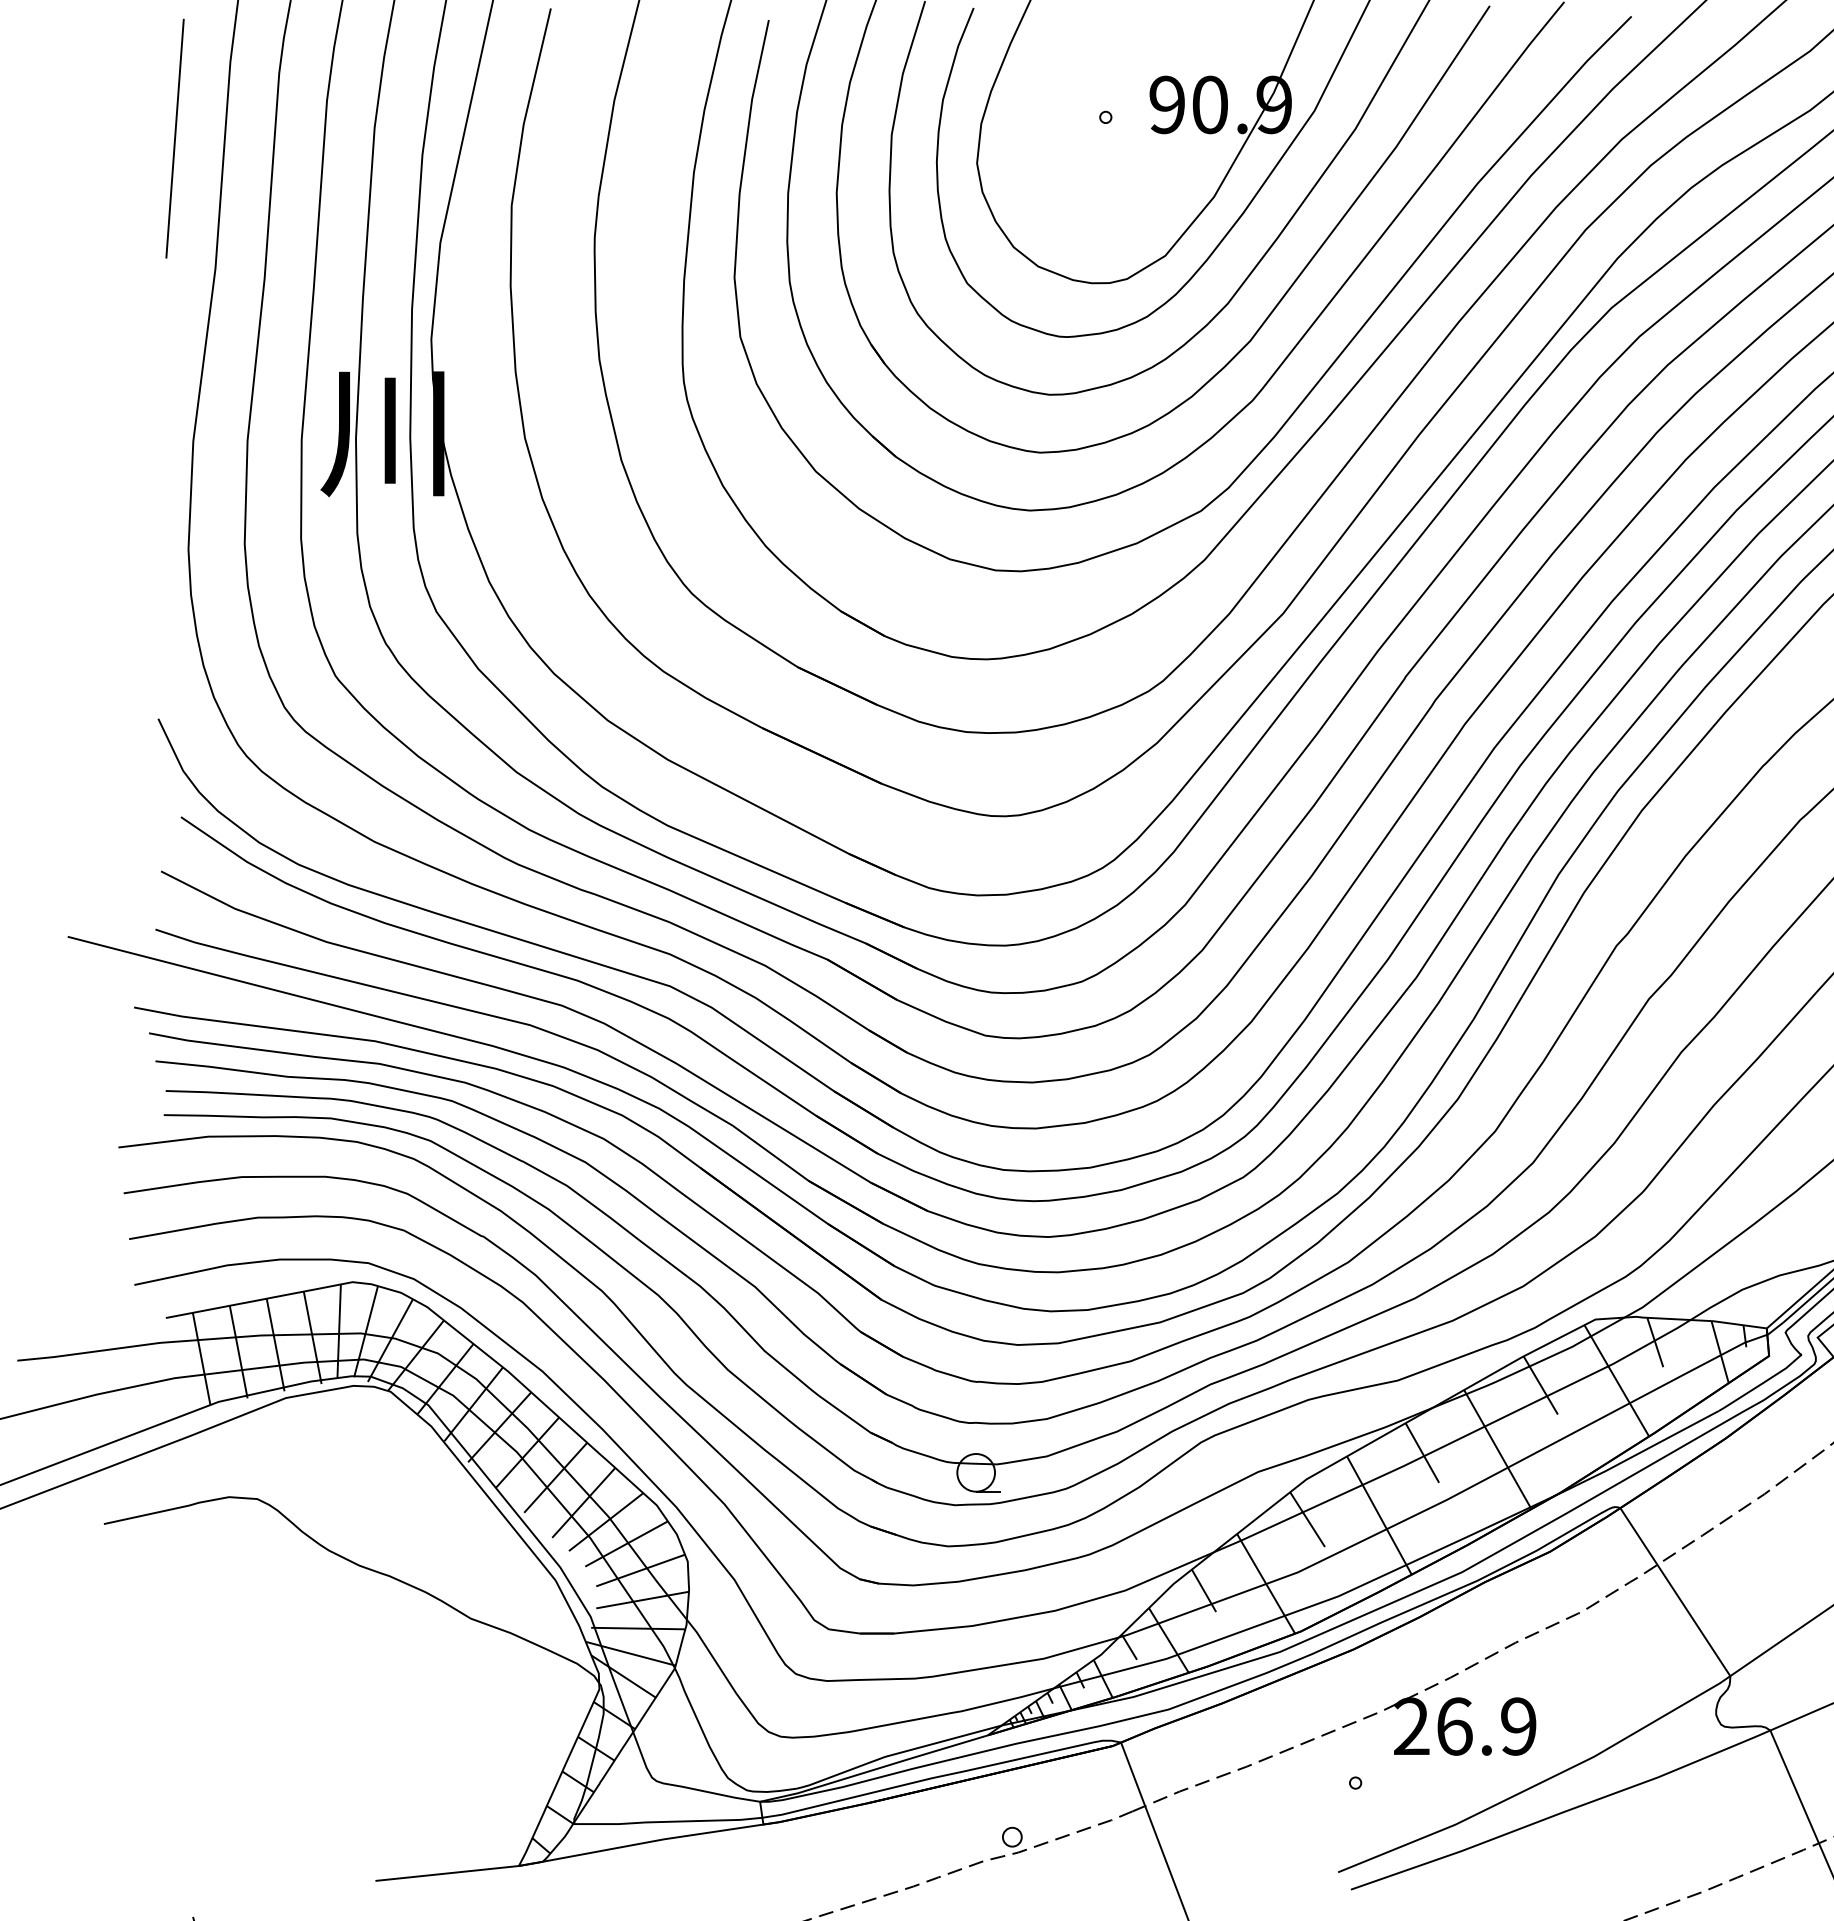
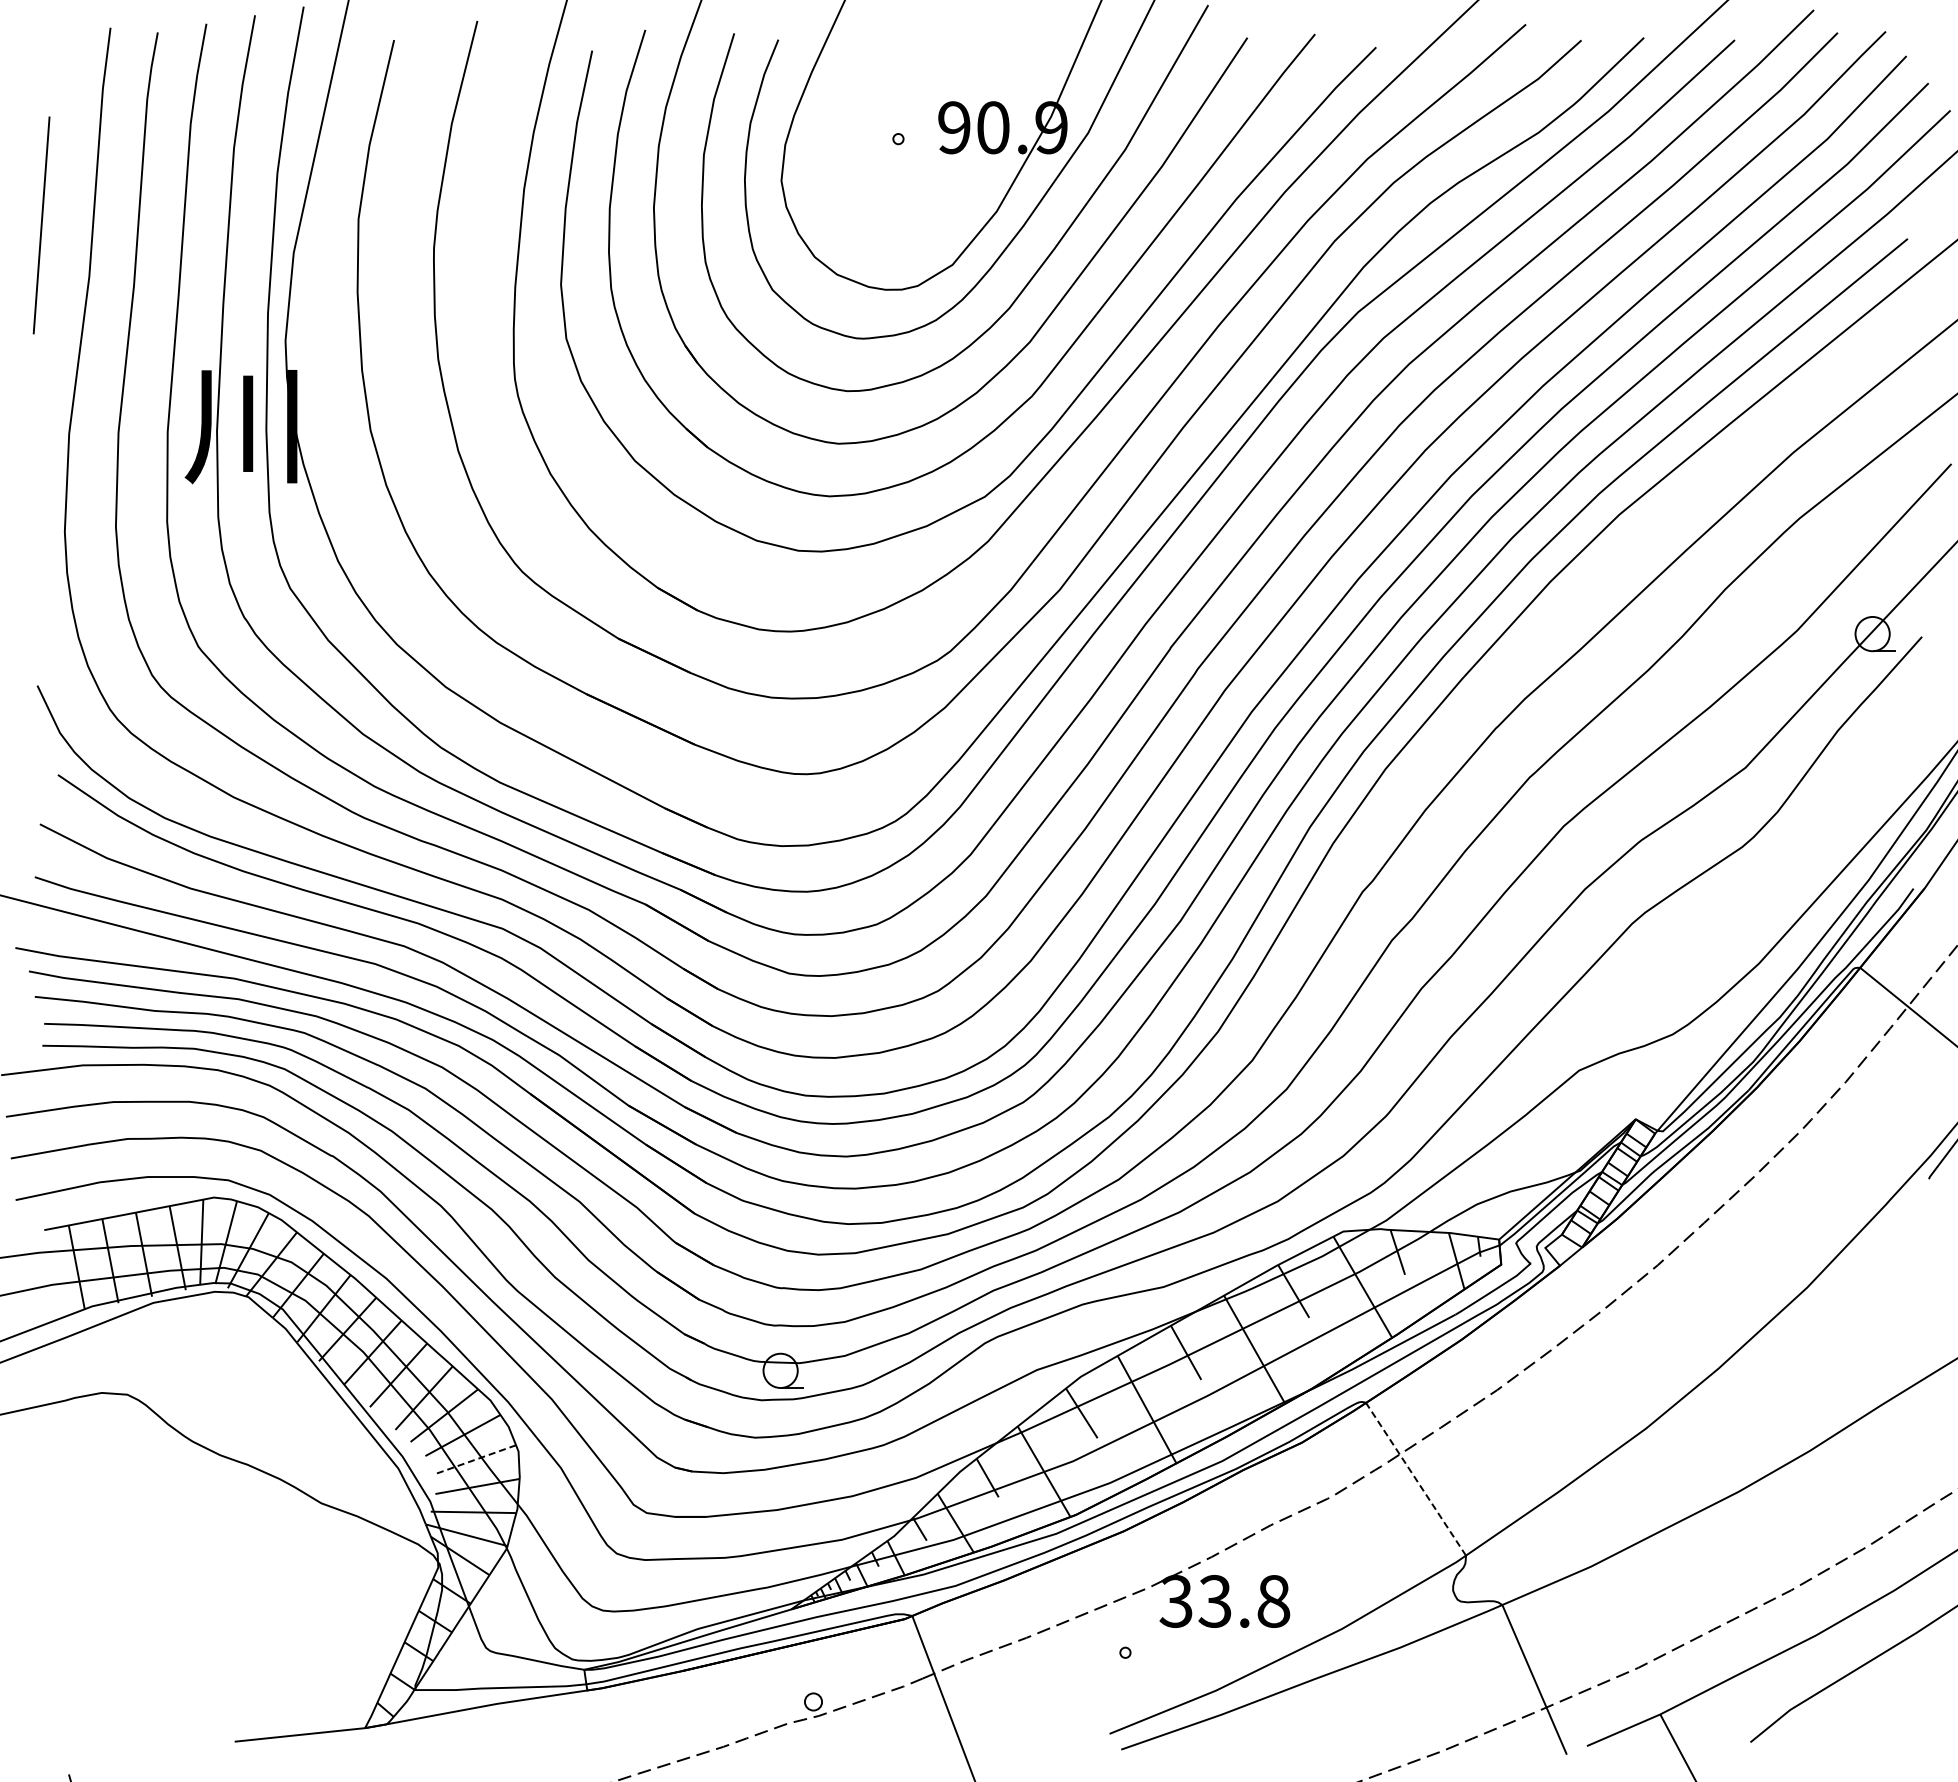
line: (174, 138) -> (41, 225), moved
line: (640, 1570) -> (475, 1459), solid -> dashed
line: (1674, 1591) -> (1415, 1478), solid -> dashed
text: (1464, 1725) -> (1224, 1600), 26.9 -> 33.8

